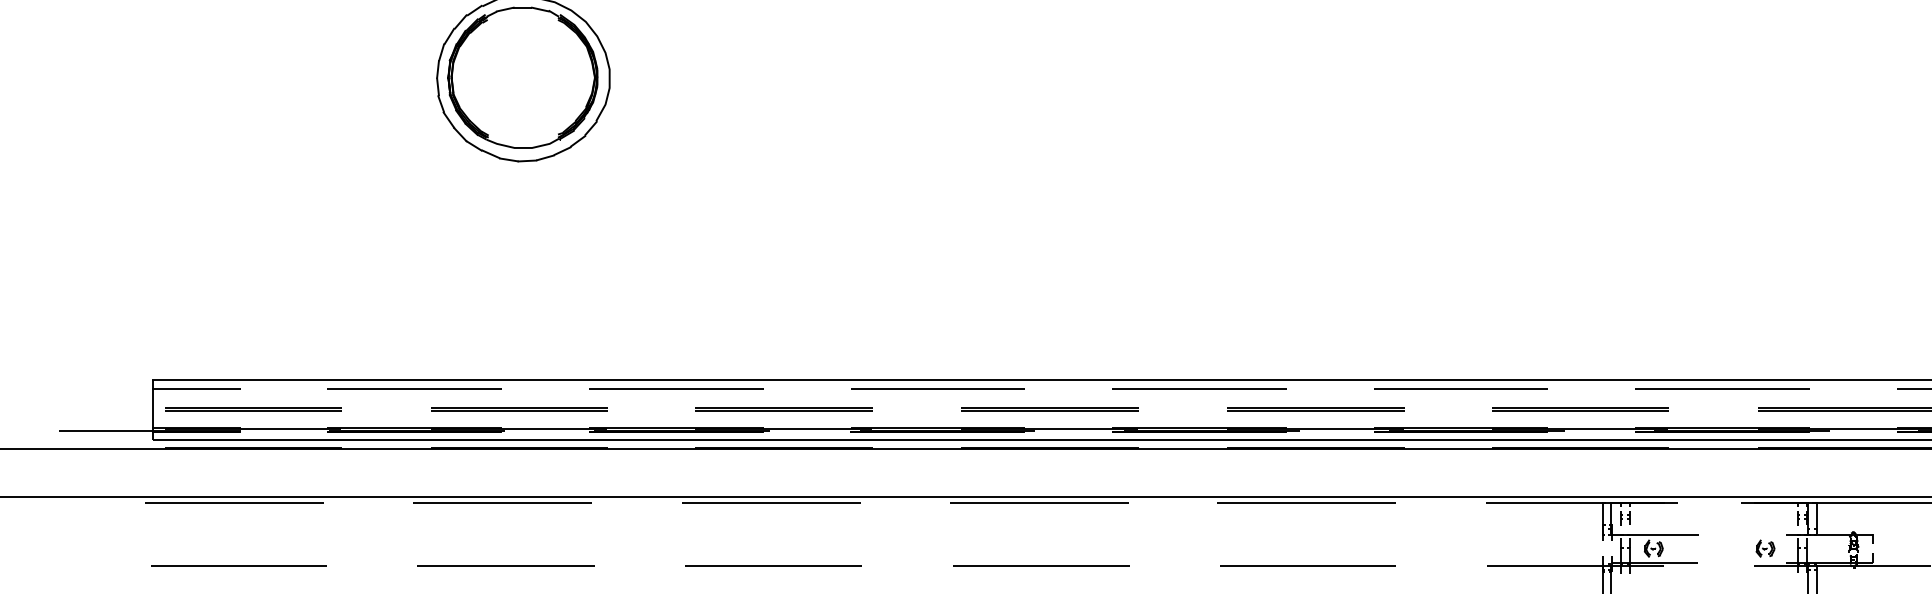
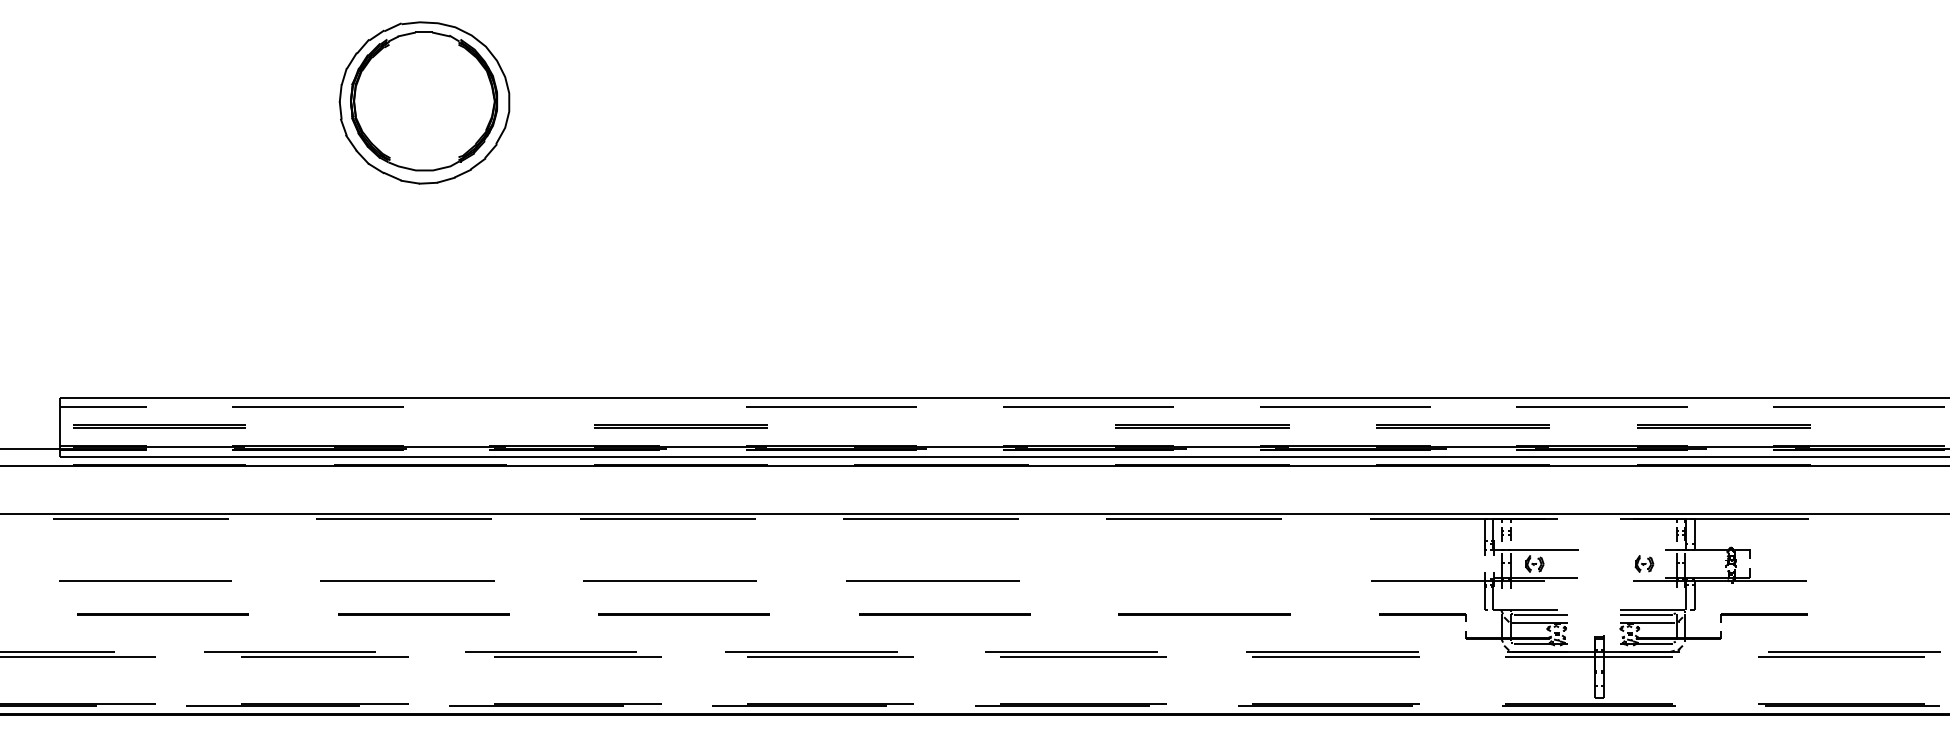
line: (676, 388) -> (574, 406), removed
line: (519, 407) -> (420, 425), removed
line: (1049, 407) -> (941, 425), removed
line: (1307, 565) -> (1194, 580), removed

